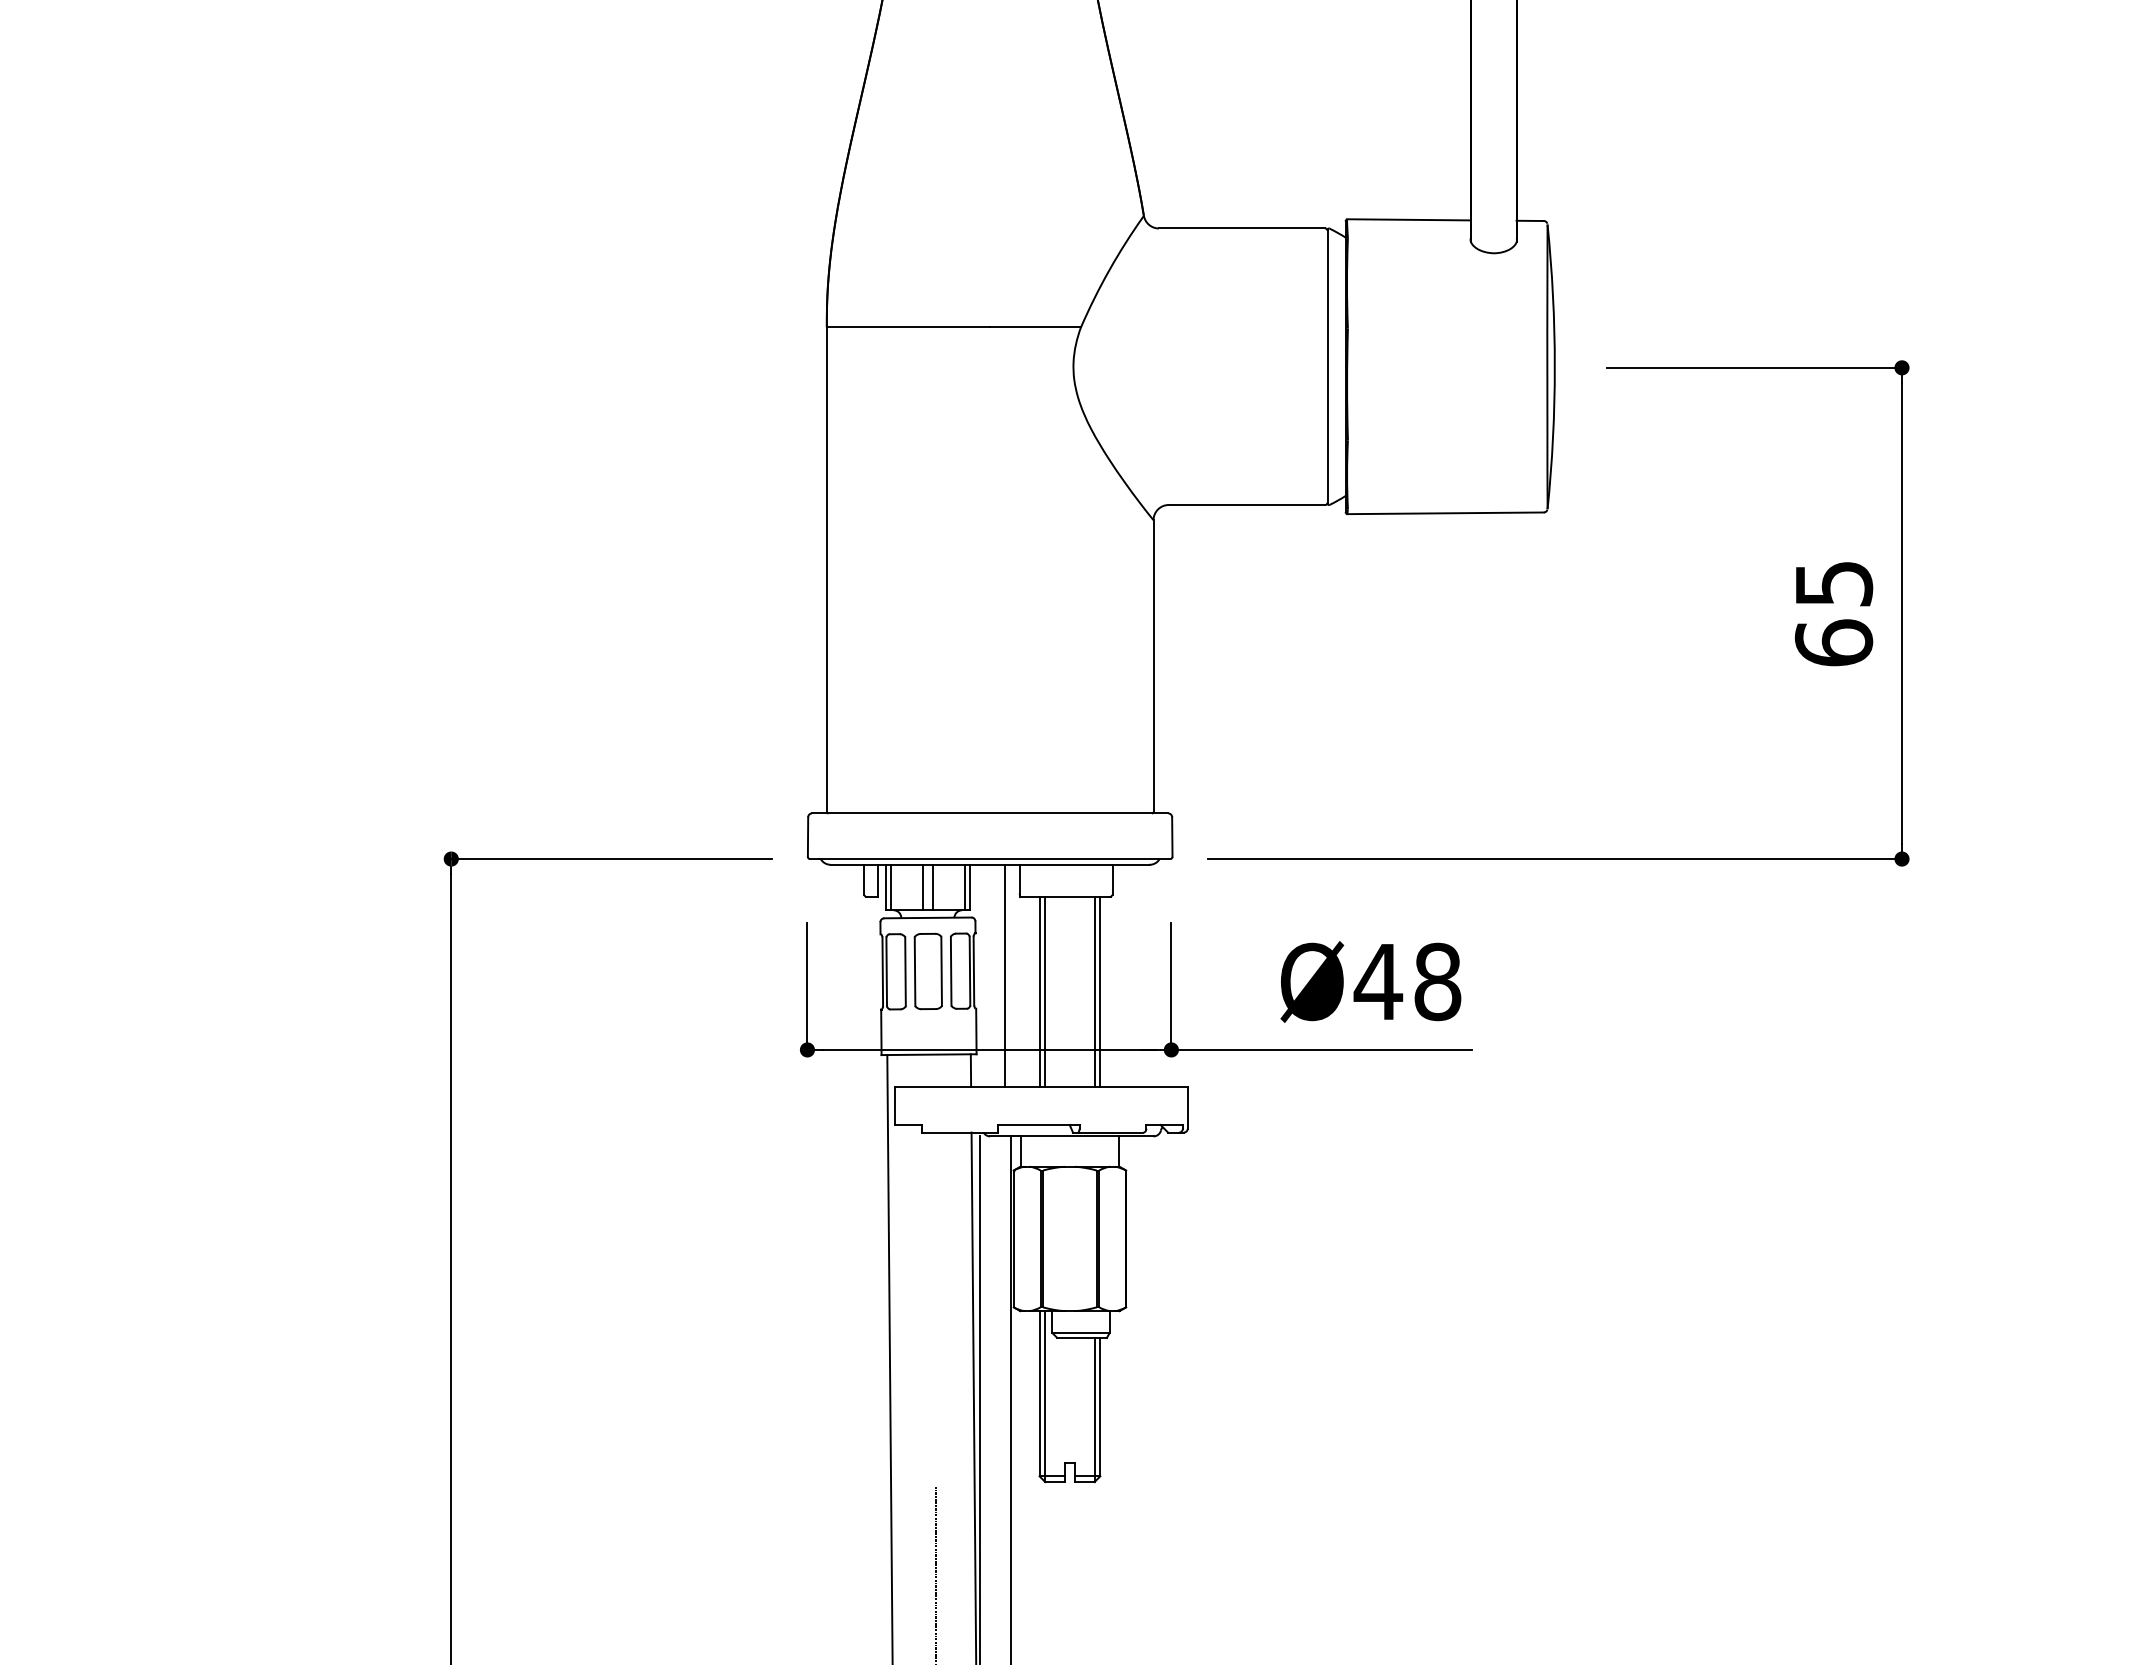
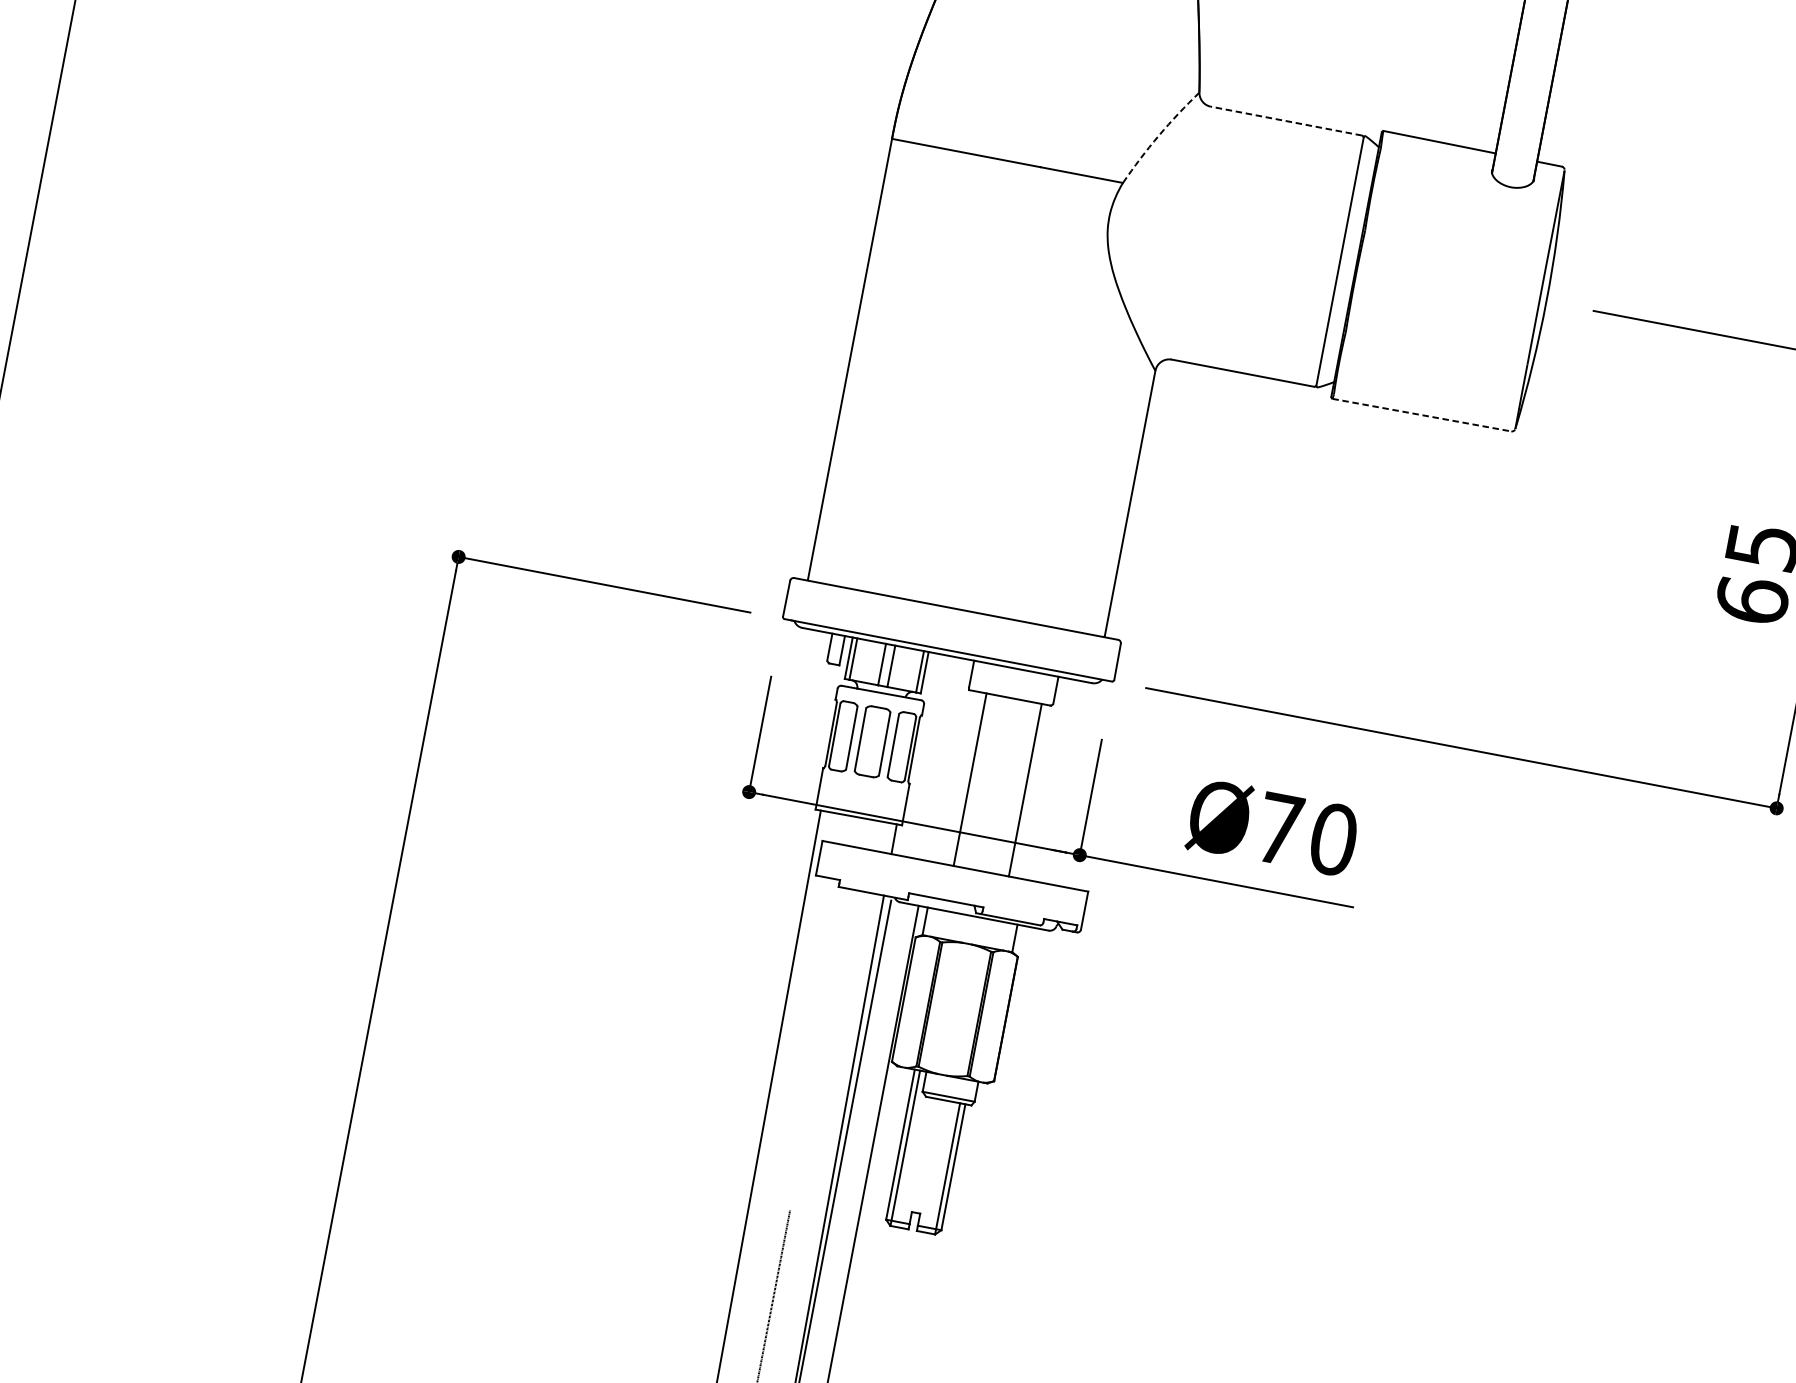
line: (1241, 228) -> (1285, 121), solid -> dashed
arc: (1109, 269) -> (1158, 135), solid -> dashed
line: (1445, 513) -> (1421, 415), solid -> dashed
line: (1005, 975) -> (942, 758), removed
text: (1407, 981) -> (1306, 833), Ø48 -> Ø70
line: (1045, 991) -> (975, 780), removed
line: (1094, 991) -> (1020, 788), removed

